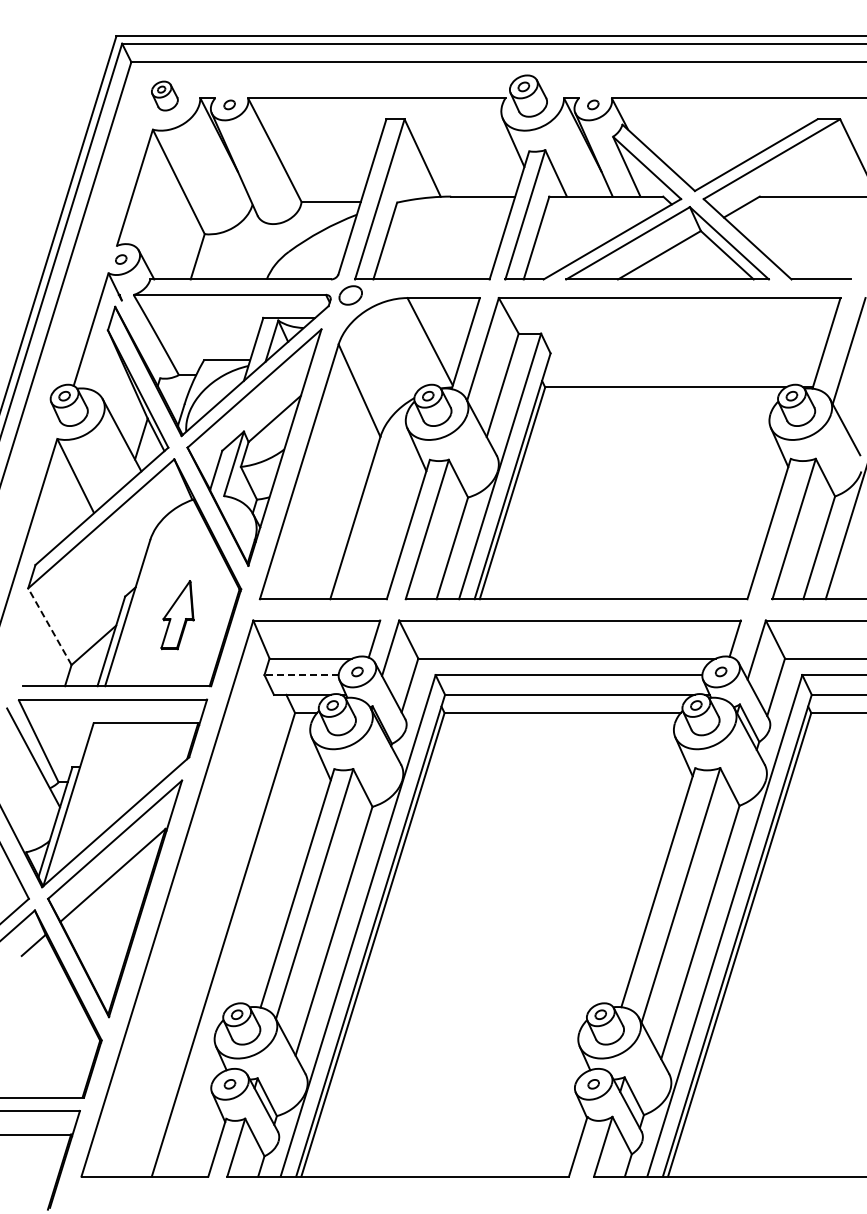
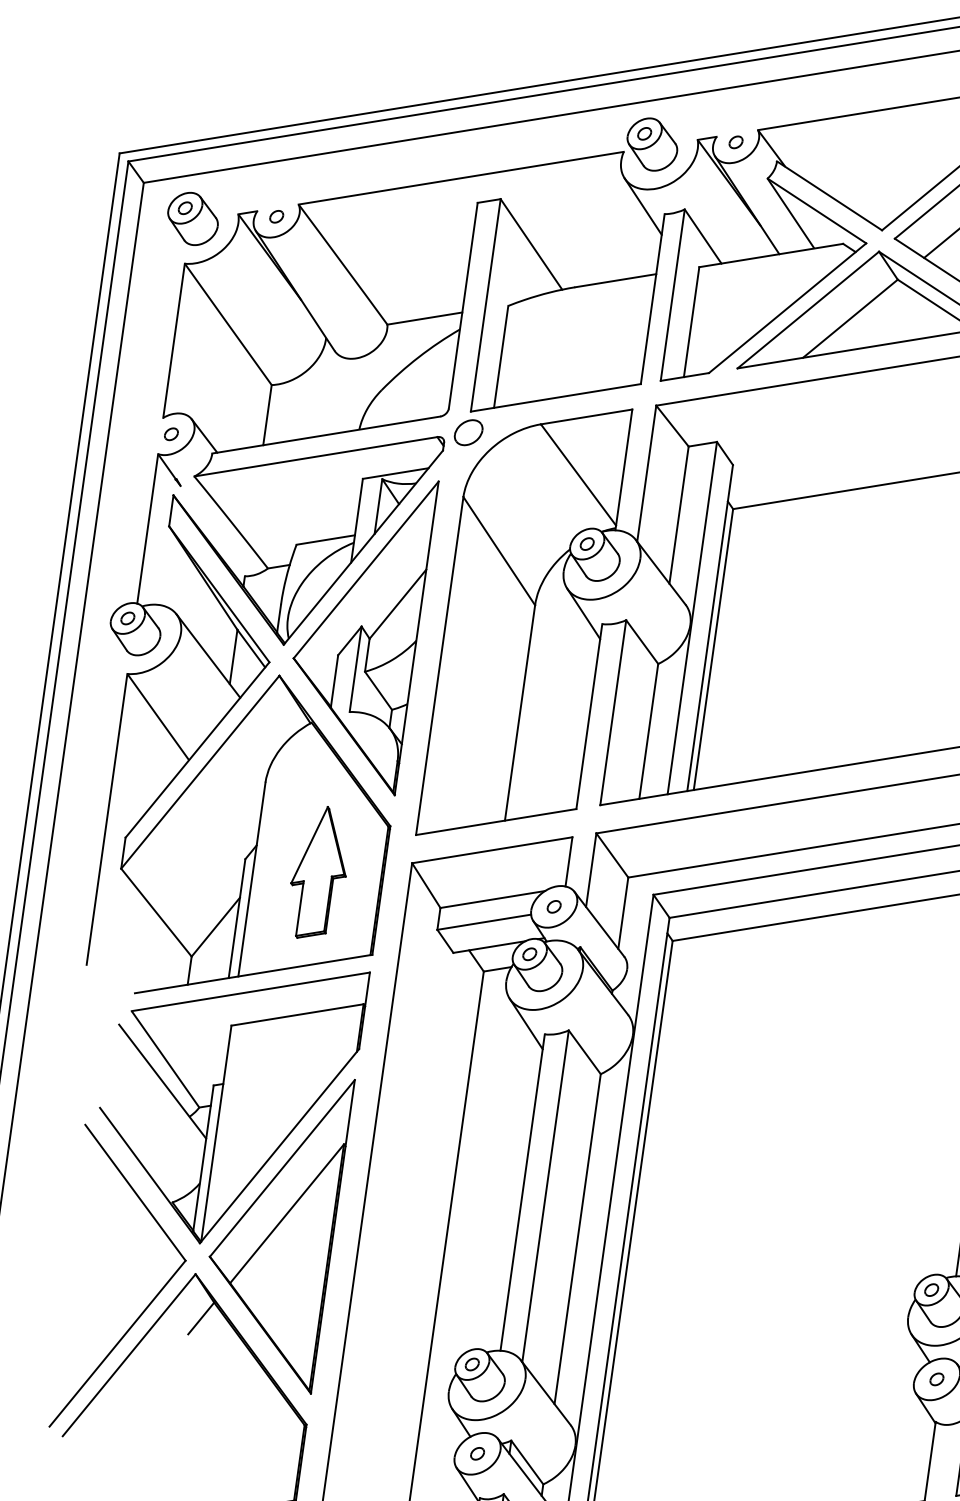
part: (164, 95) -> (192, 218), size x1.43
part: (177, 614) -> (315, 871), size x1.43
line: (49, 626) -> (155, 912), dashed -> solid
line: (301, 675) -> (484, 922), dashed -> solid

